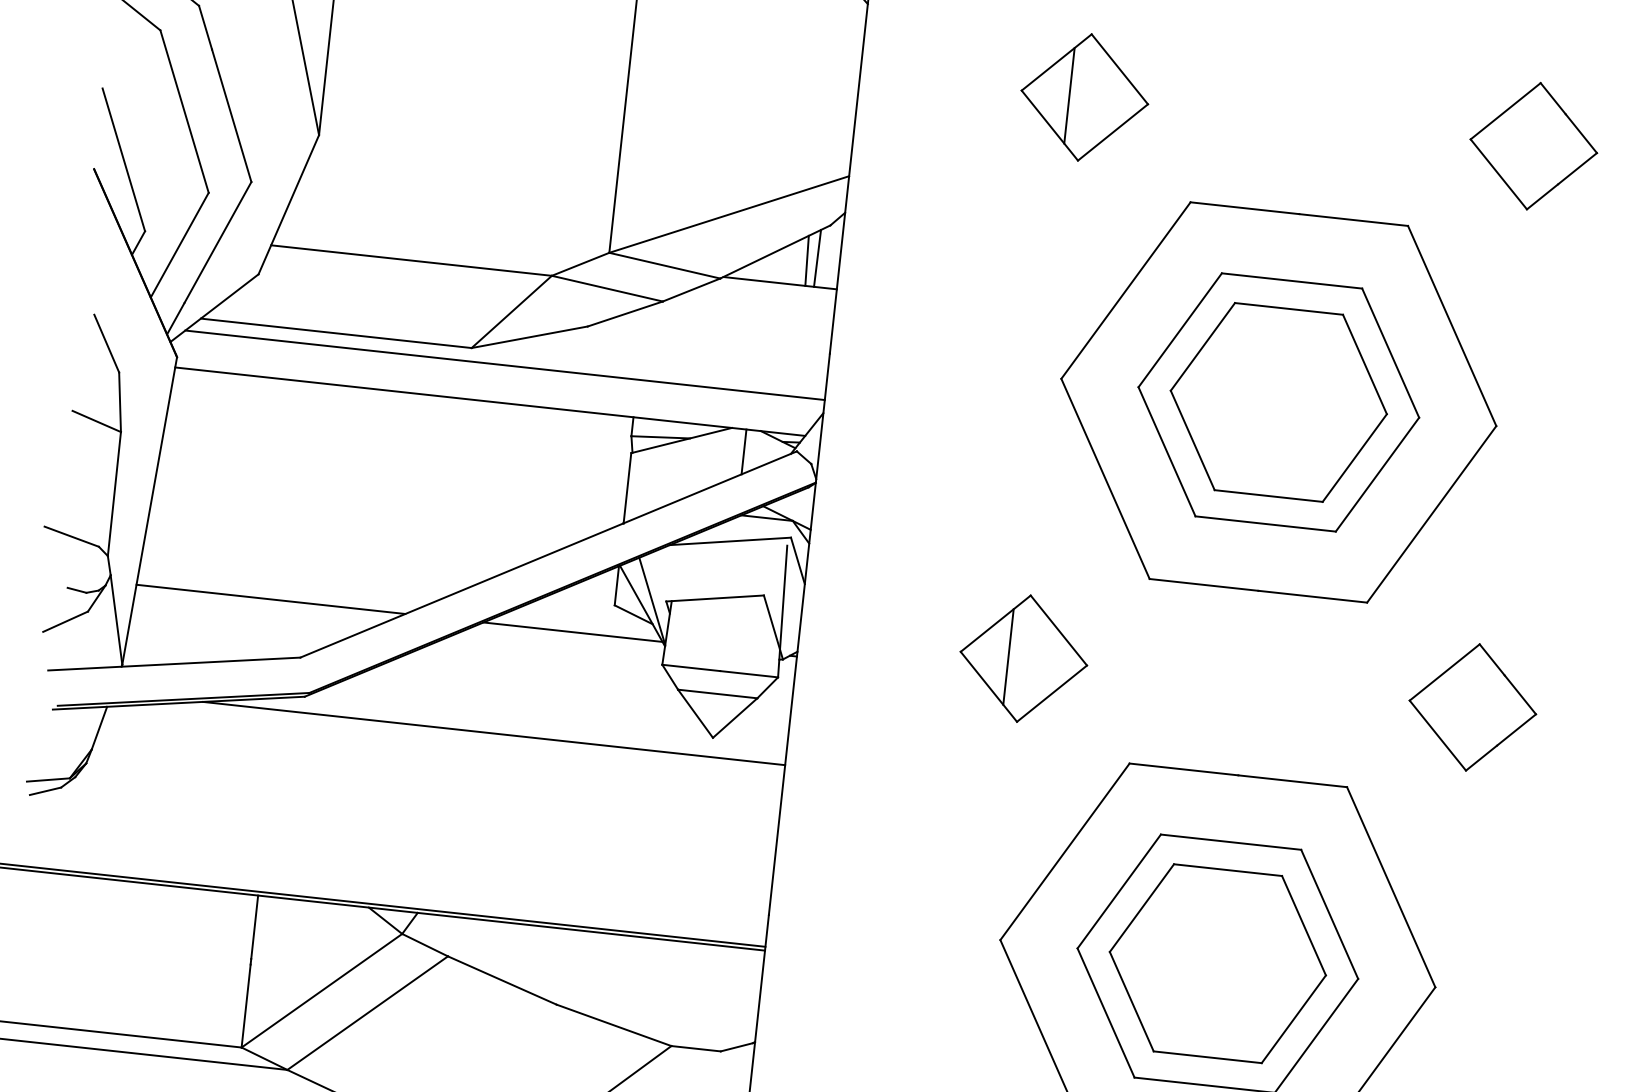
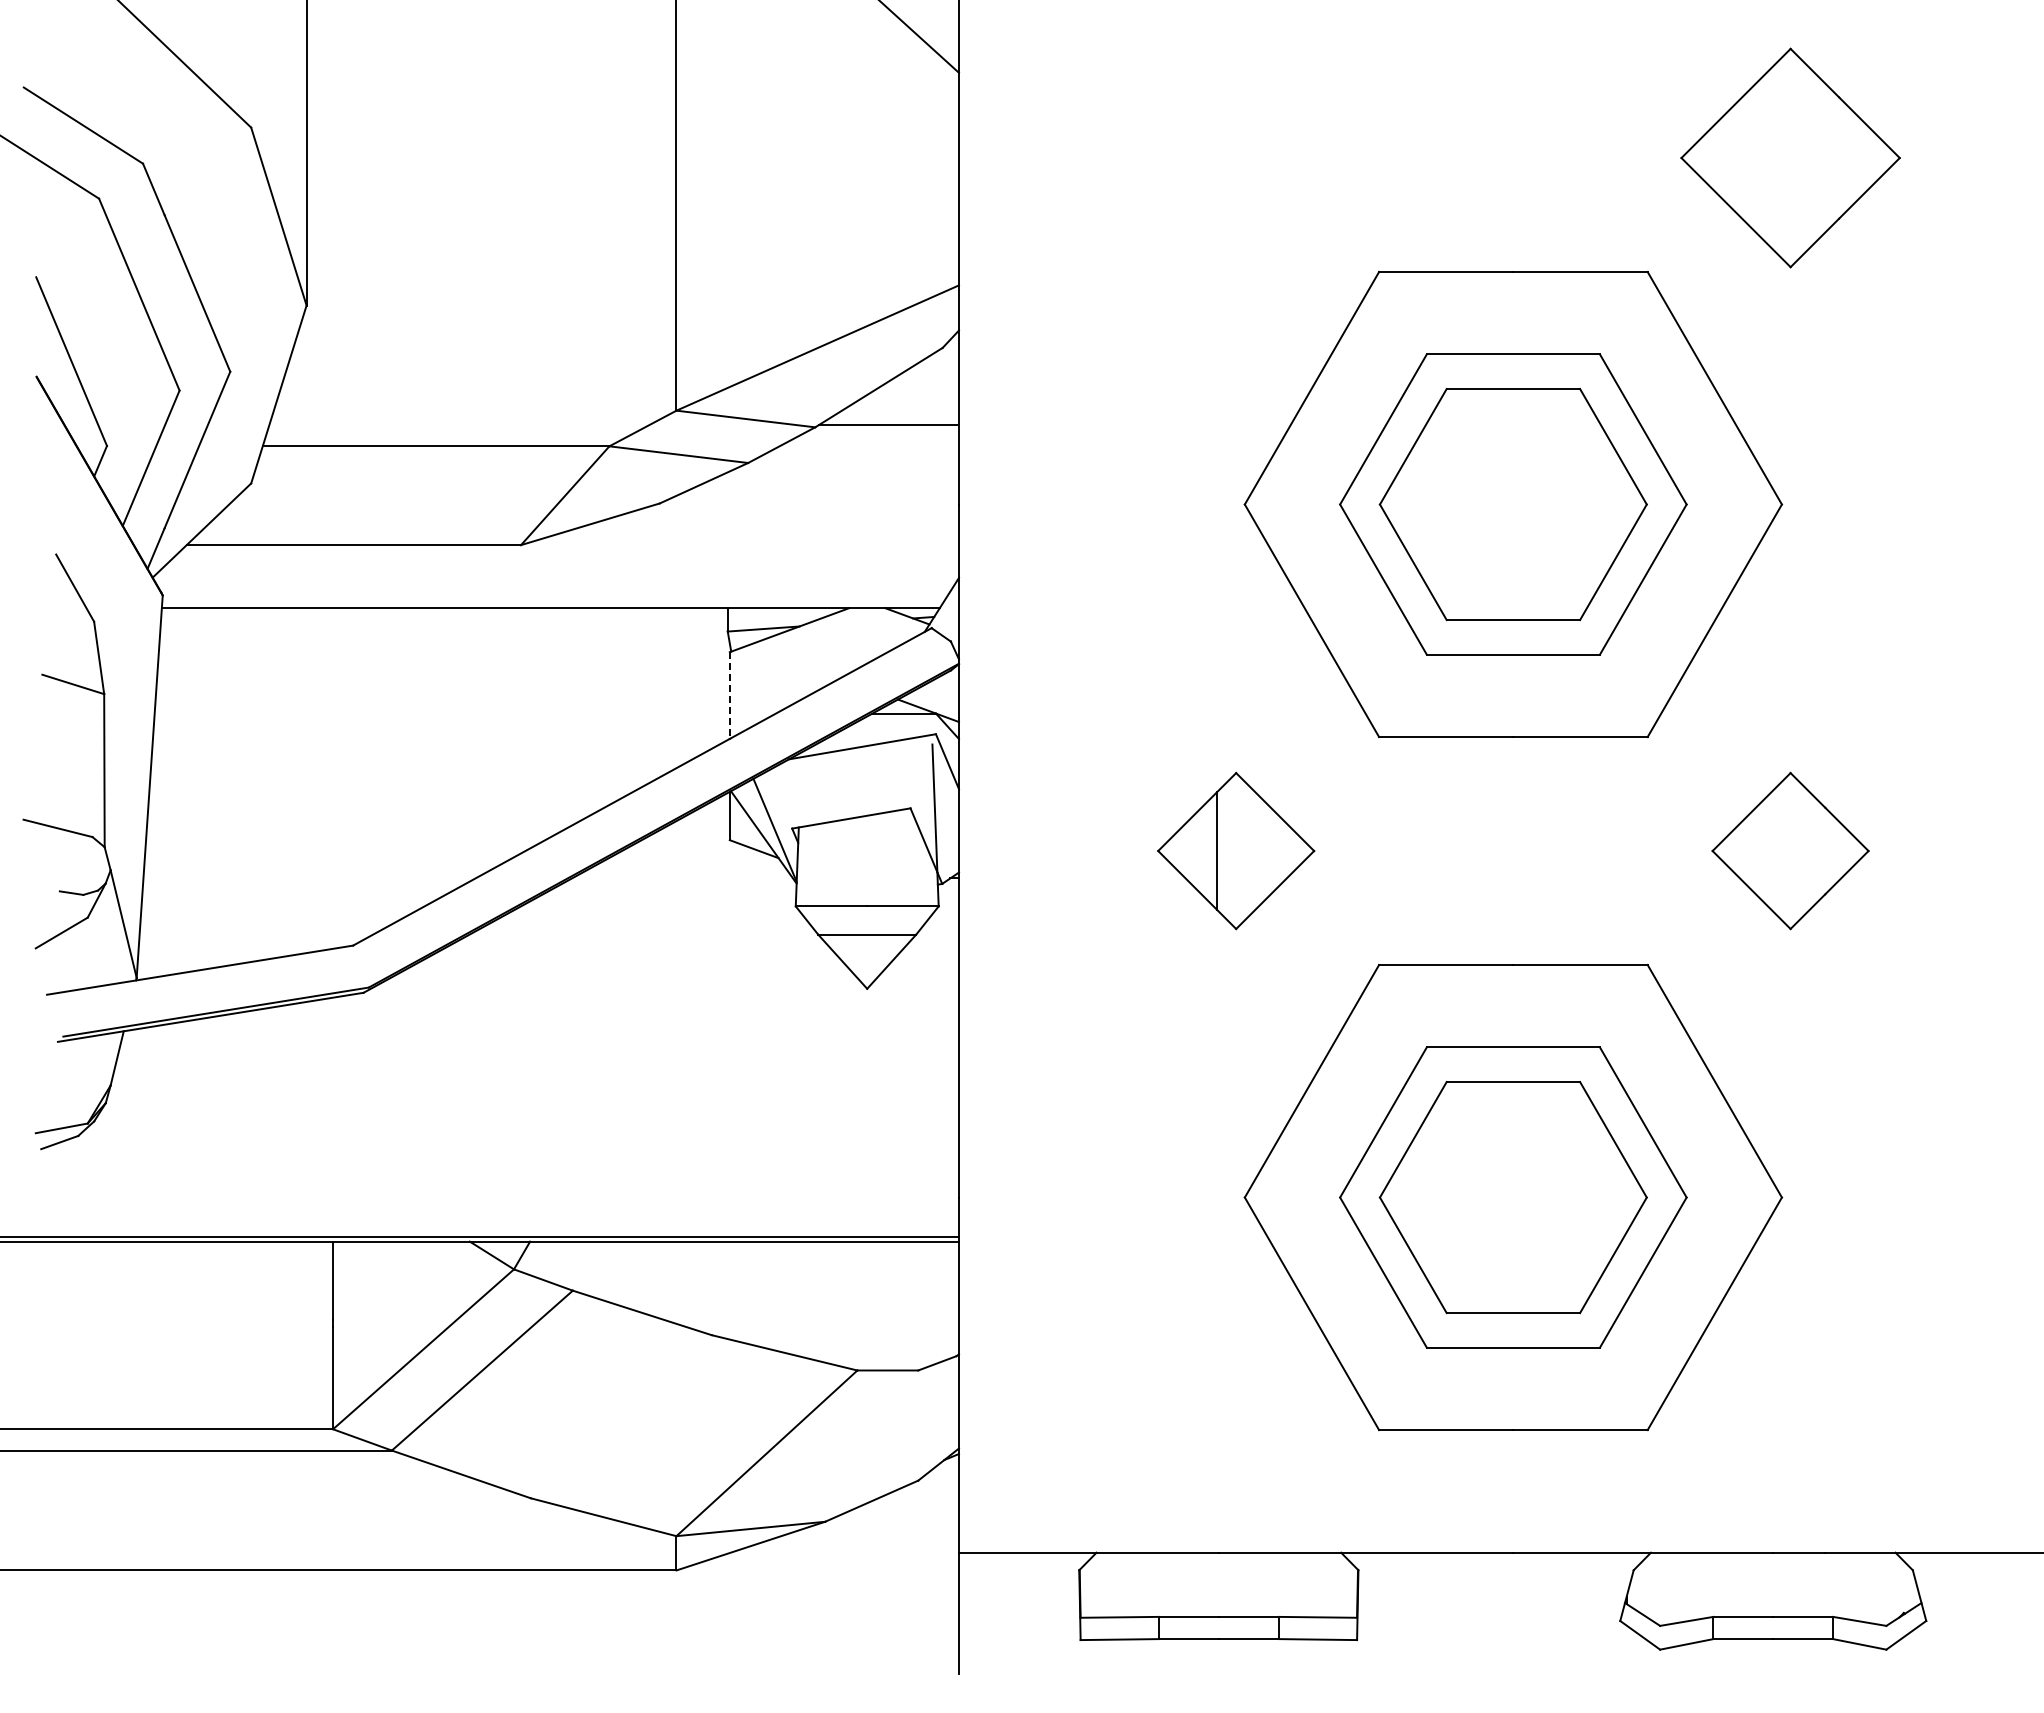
part: (1085, 97) -> (1236, 157), removed
part: (1533, 145) -> (1790, 157), size x1.4
line: (816, 258) -> (930, 389), removed
line: (806, 261) -> (918, 394), removed
line: (504, 365) -> (563, 561), removed
line: (744, 451) -> (867, 635), removed
line: (627, 488) -> (729, 696), solid -> dashed
line: (270, 599) -> (309, 878), removed
line: (573, 632) -> (682, 878), removed
line: (494, 733) -> (599, 1012), removed

